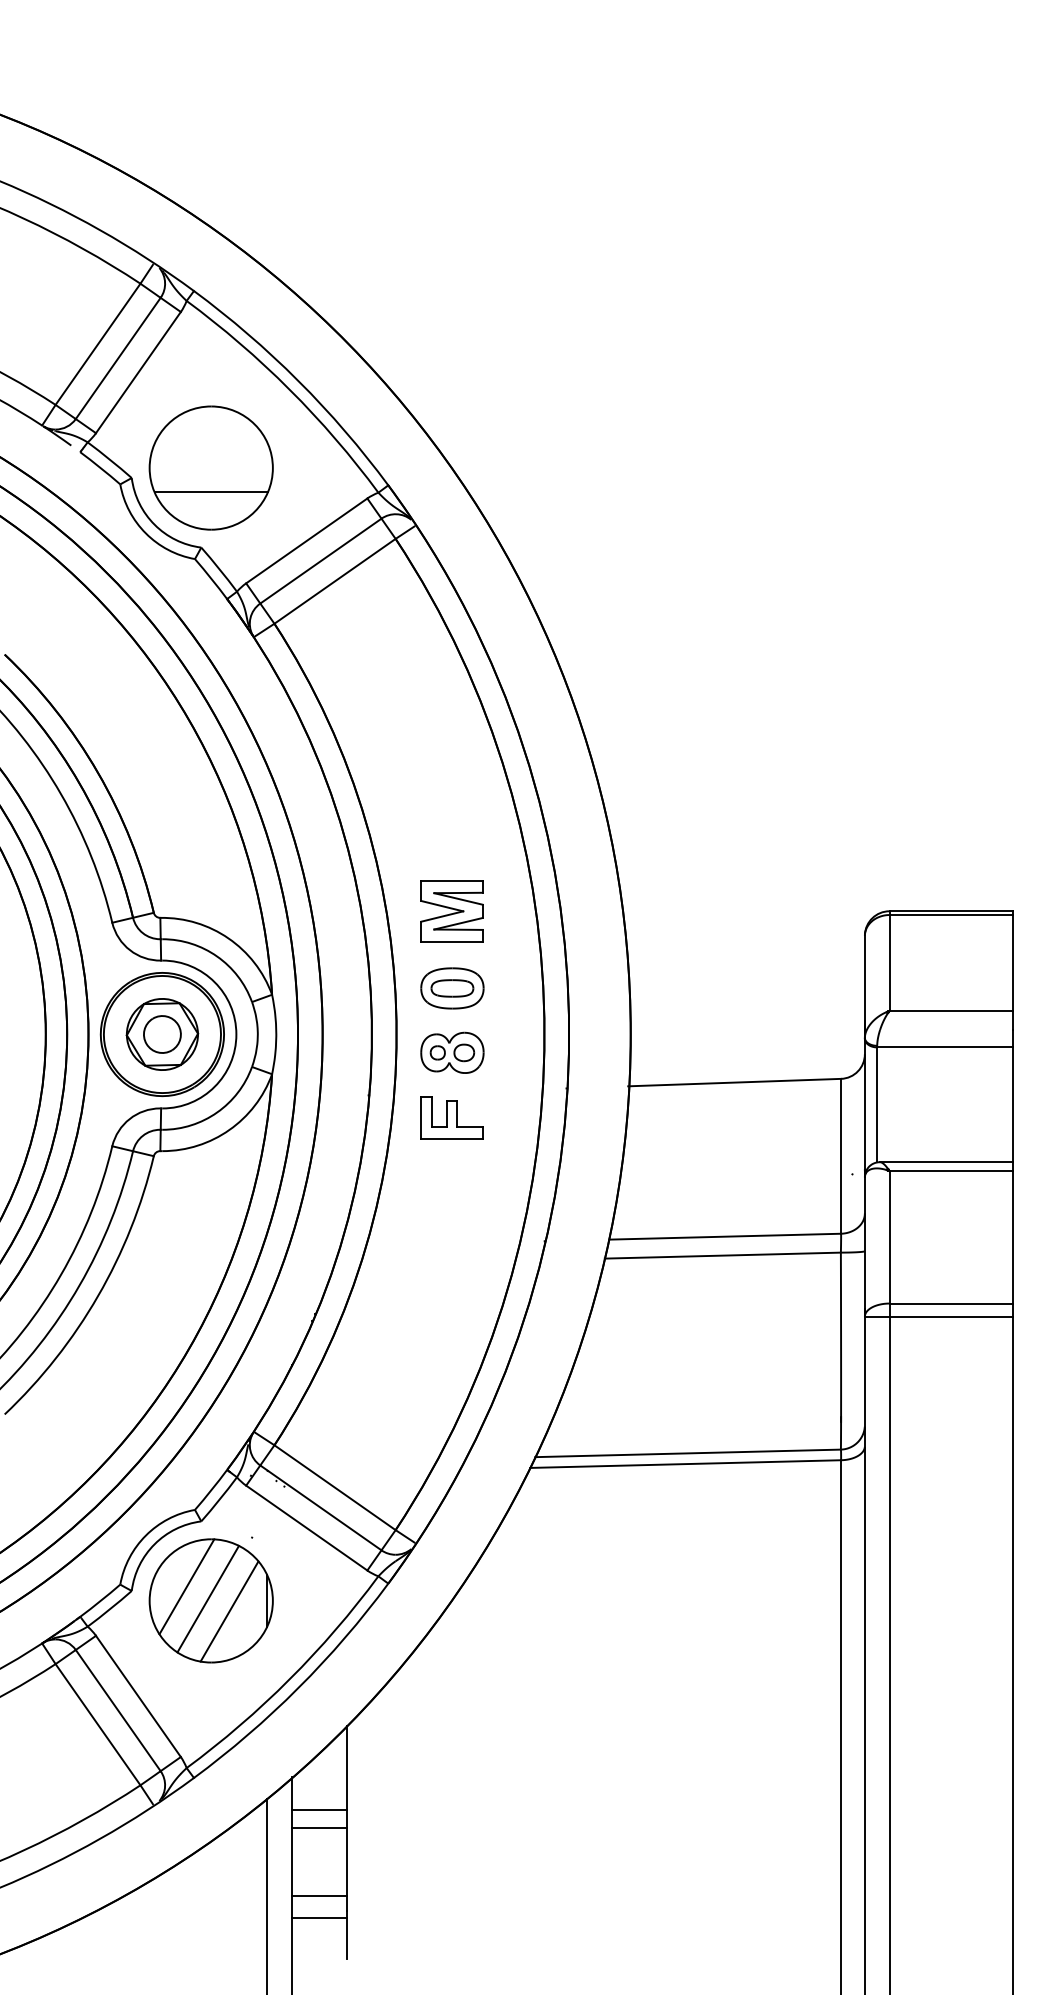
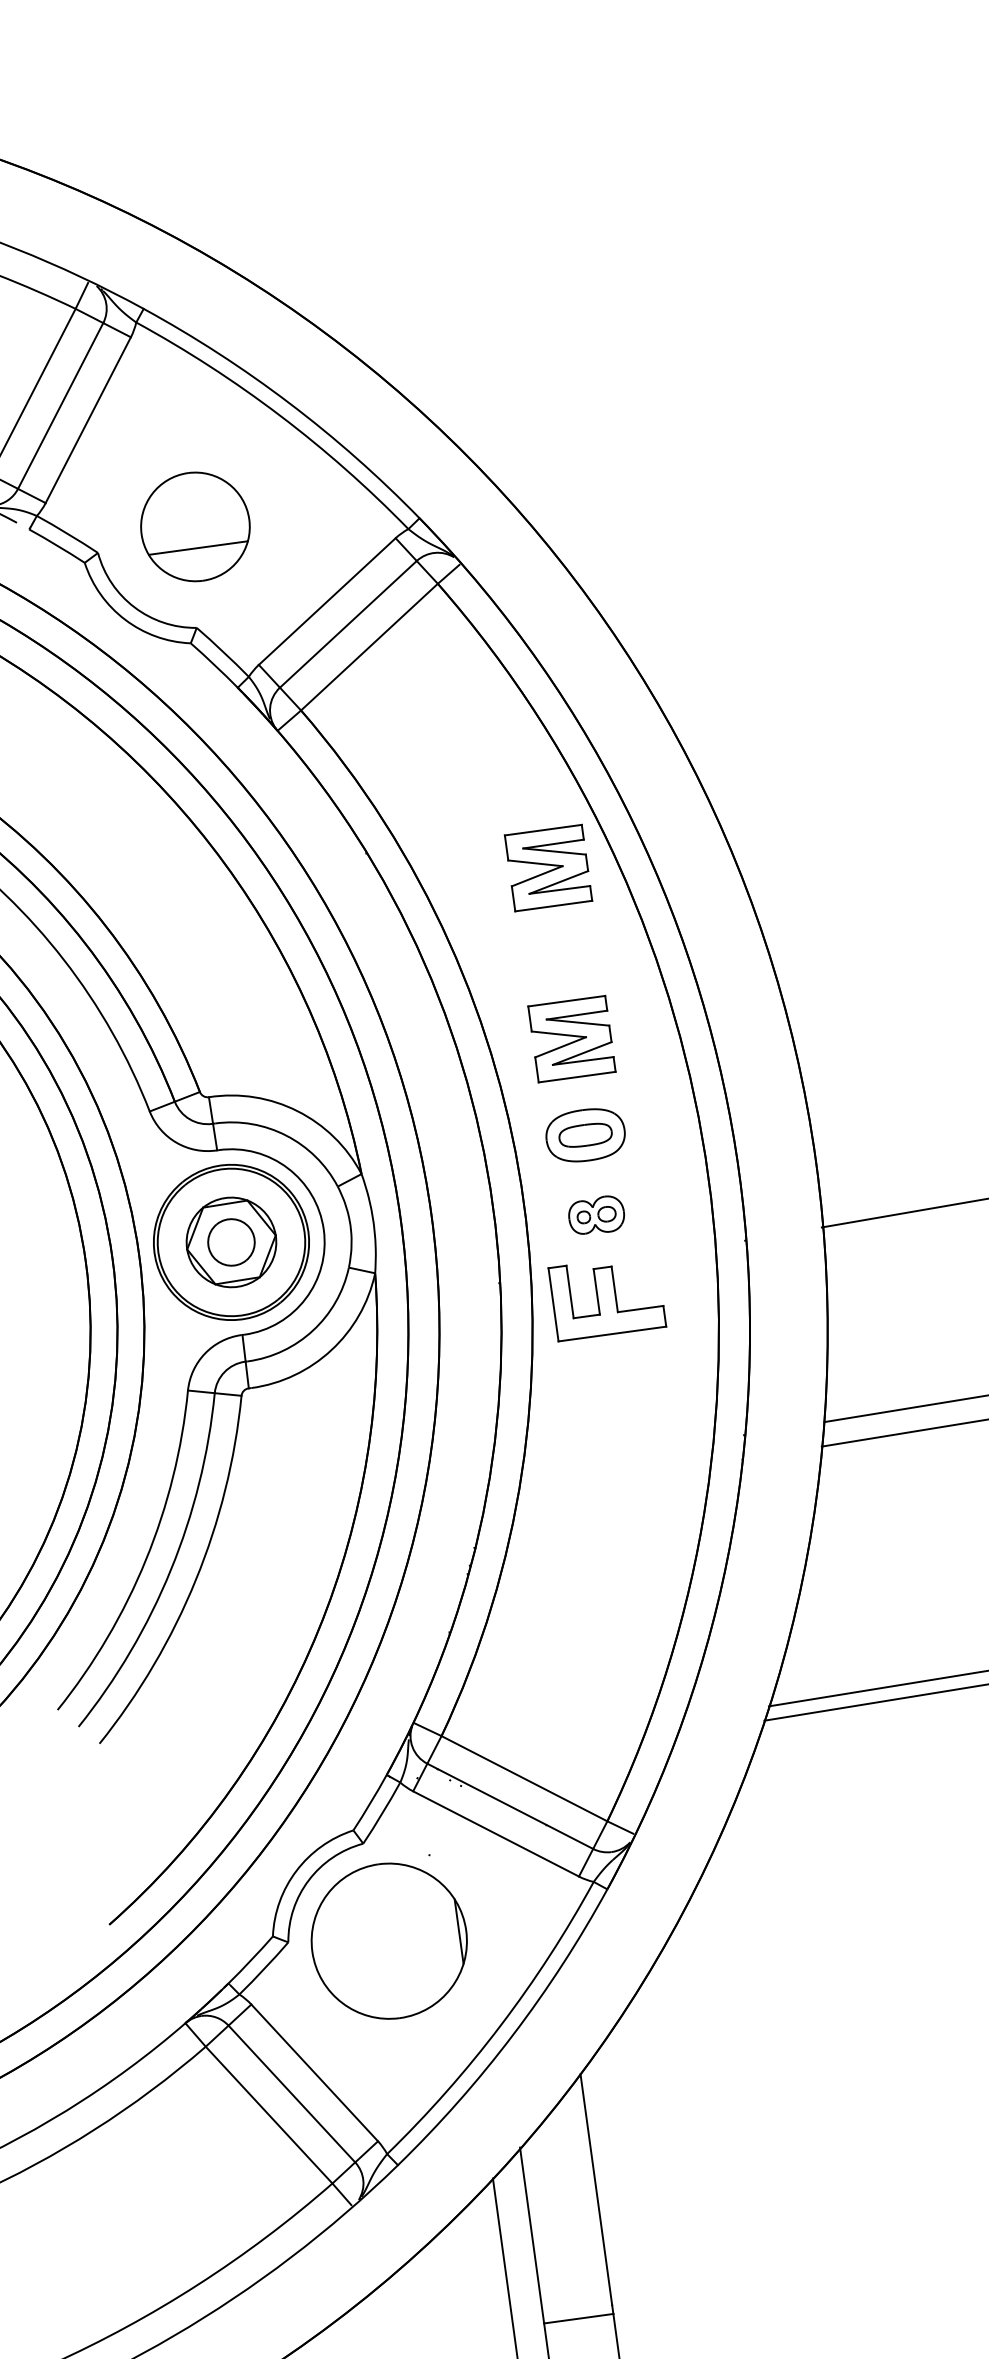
part: (210, 467) -> (194, 526), size x0.7
part: (451, 774) -> (547, 868), added
part: (452, 1052) -> (596, 1215), size x0.7
part: (451, 1117) -> (606, 1296), size x1.4
line: (186, 1586) -> (355, 1927), removed
line: (207, 1598) -> (384, 1938), removed
line: (229, 1611) -> (413, 1951), removed
line: (319, 1810) -> (560, 2184), removed
line: (319, 1827) -> (563, 2205), removed
line: (319, 1896) -> (574, 2291), removed

